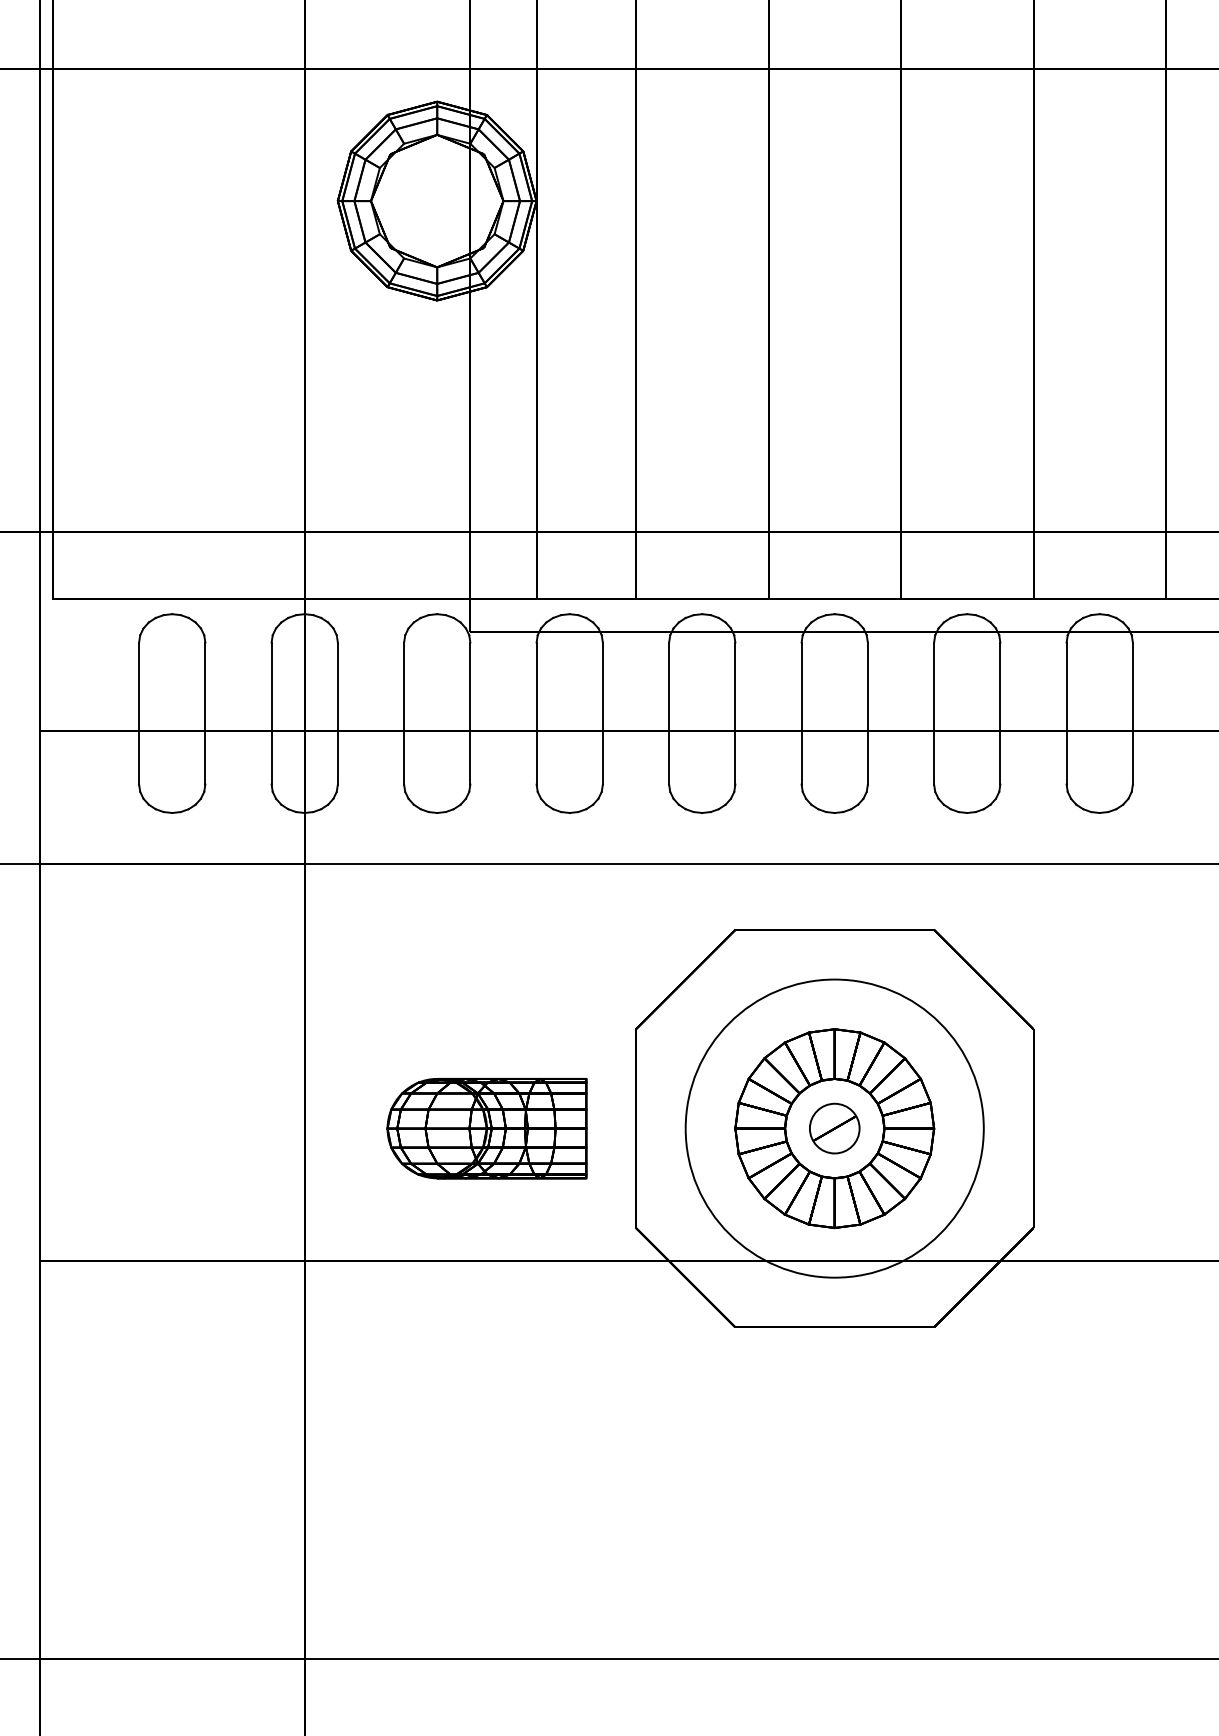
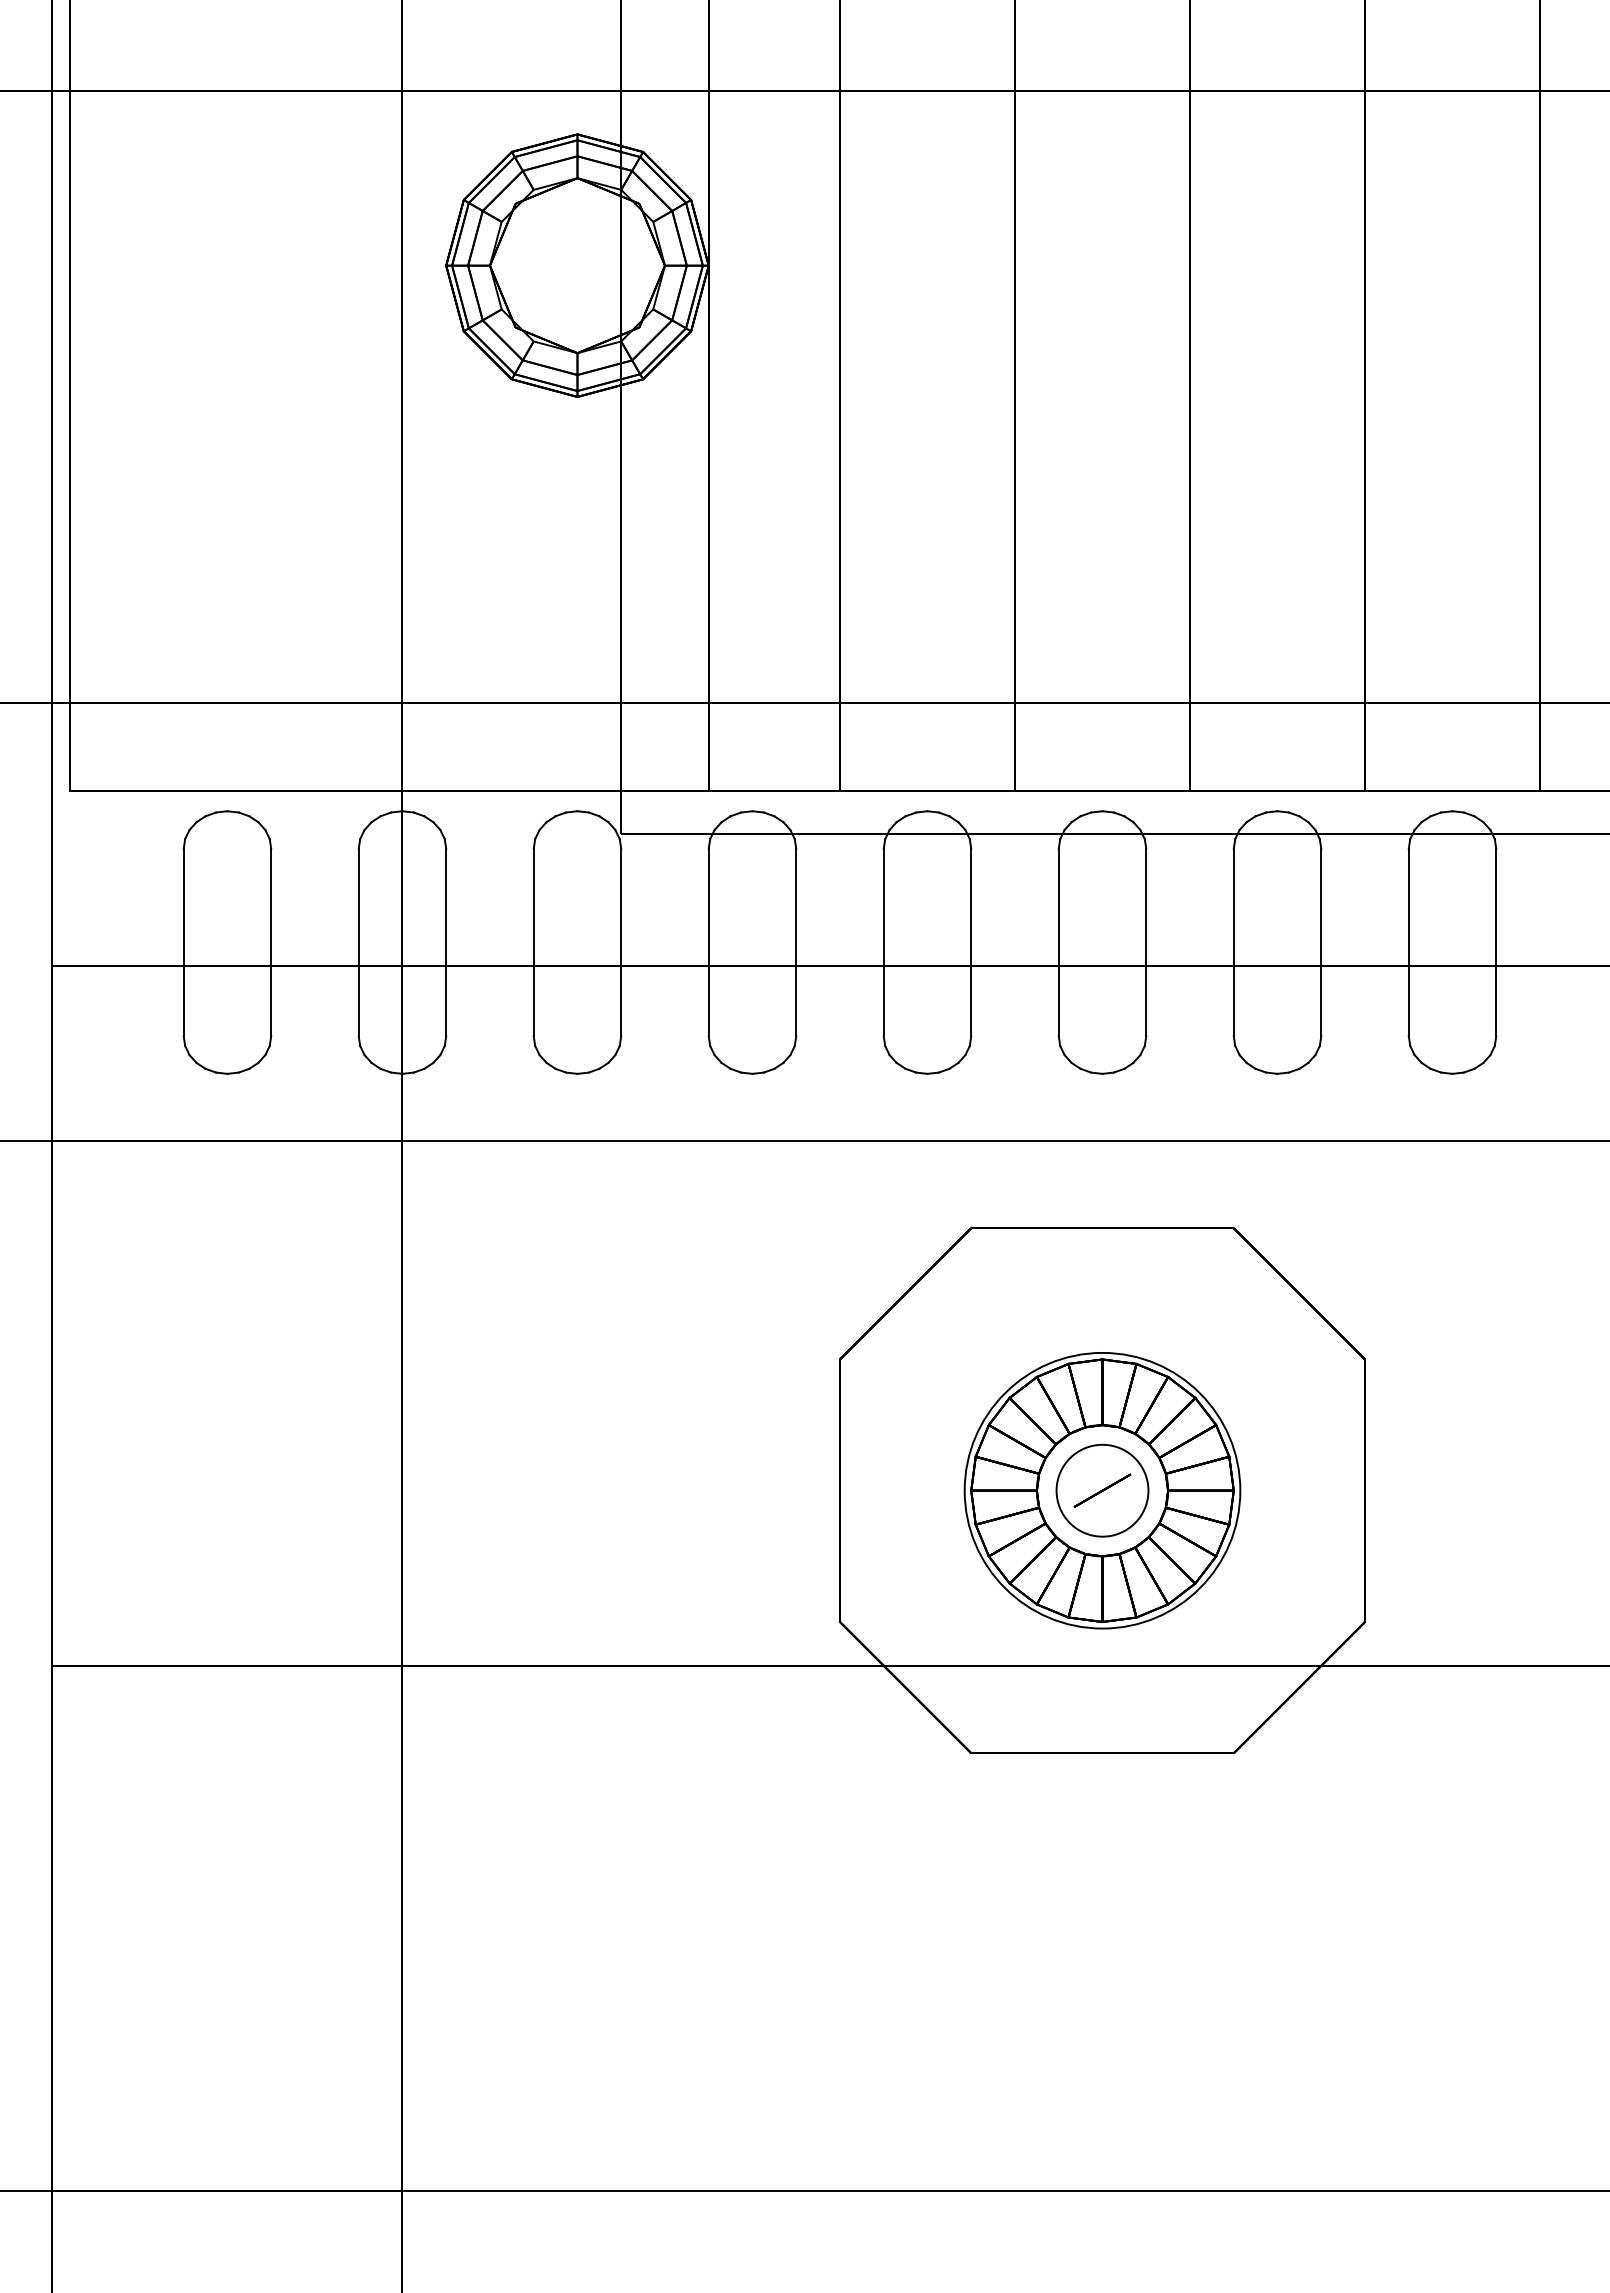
part: (486, 1128) -> (642, 1490), removed
circle: (834, 1128) -> (1102, 1490), size x0.7
circle: (834, 1128) -> (1102, 1490), size x1.4

